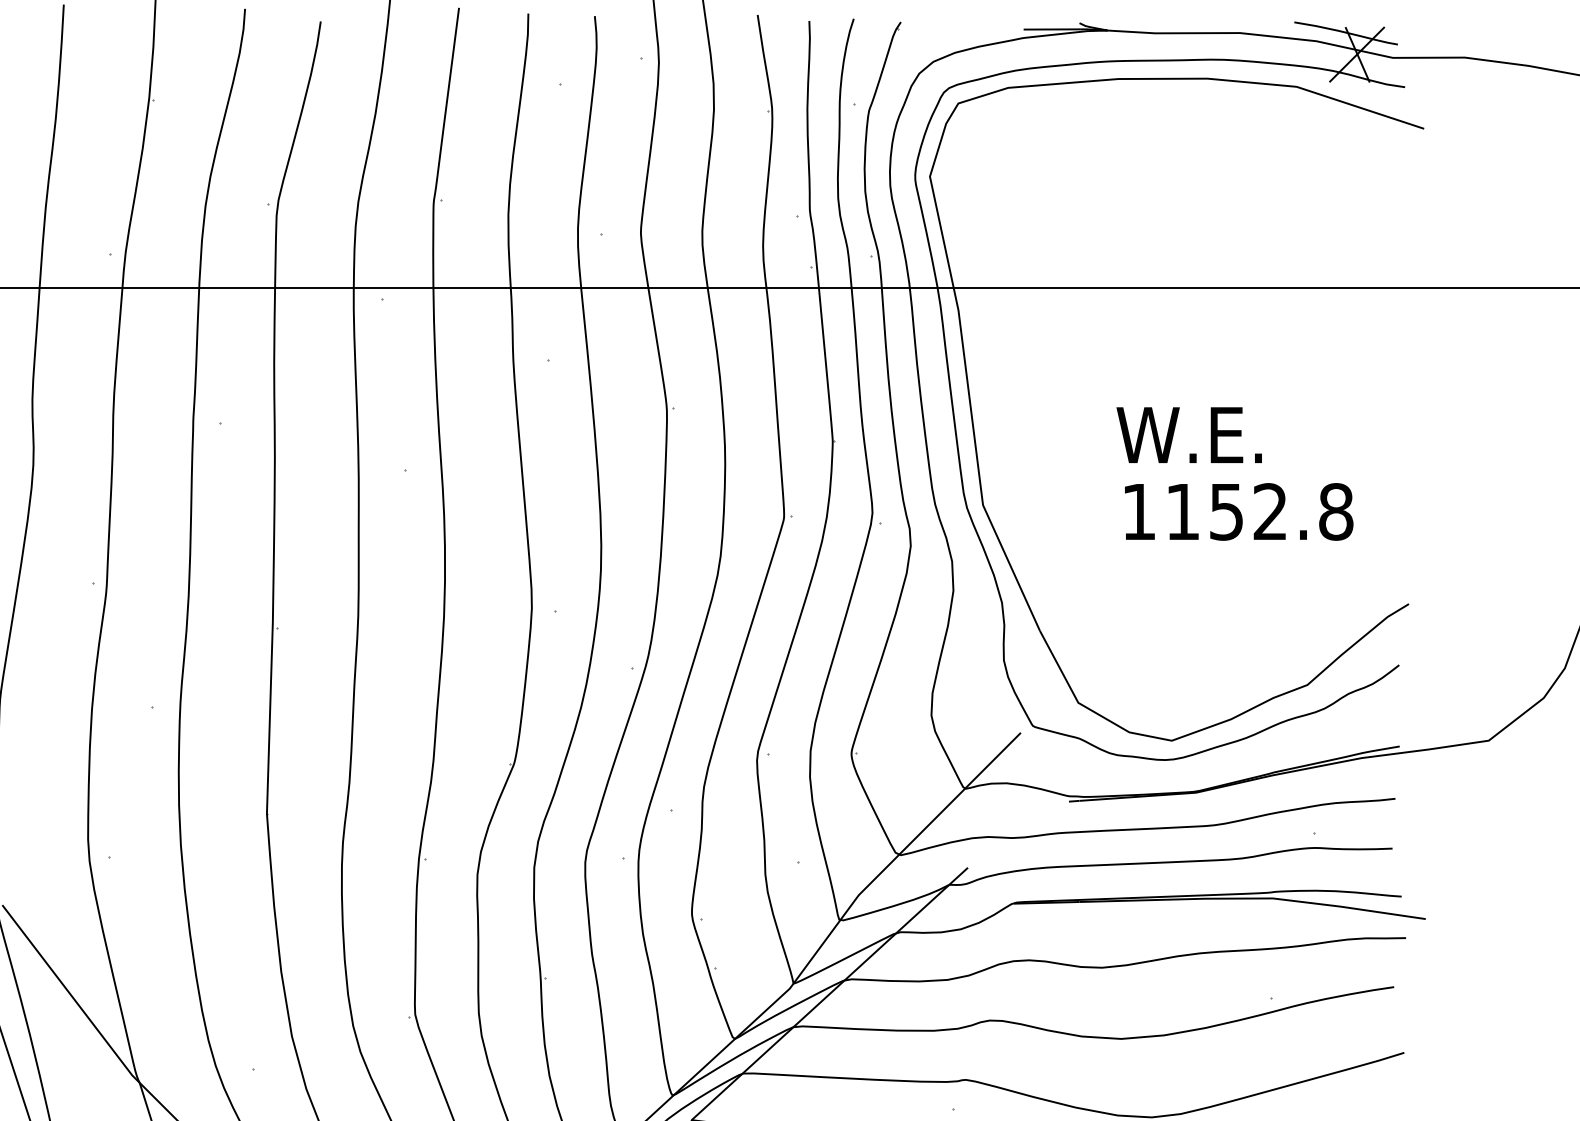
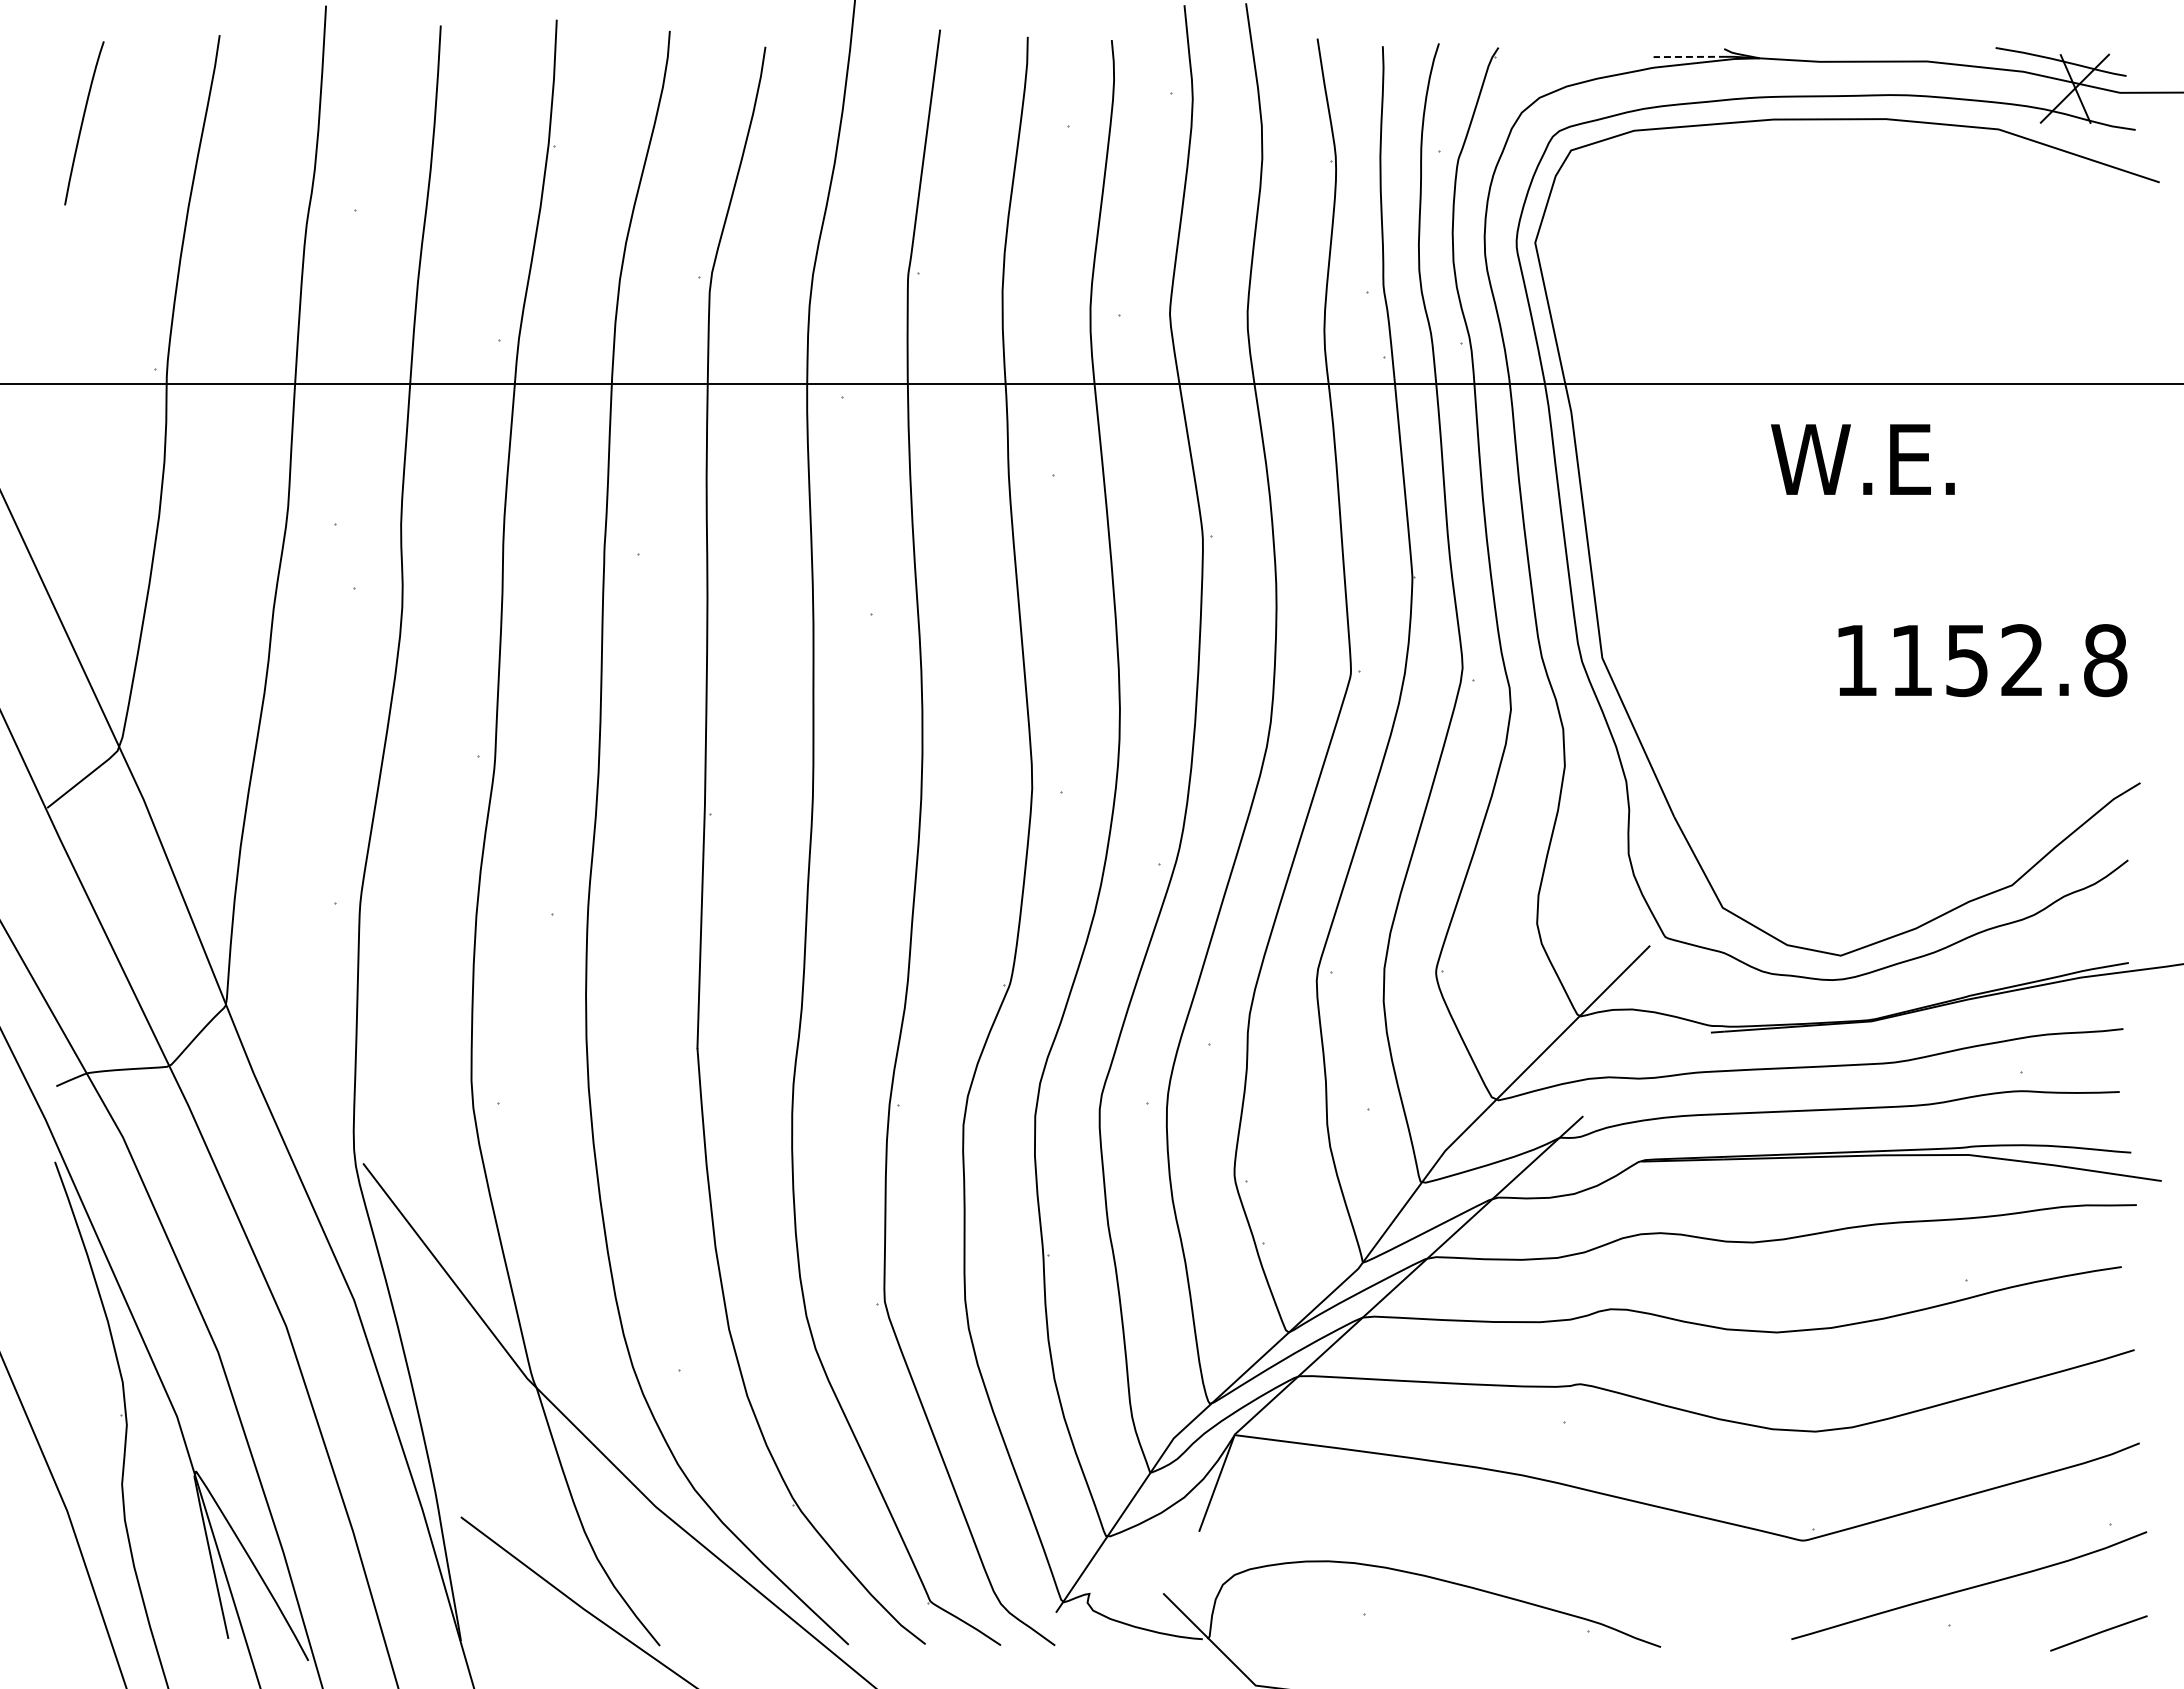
line: (1052, 29) -> (1689, 56), solid -> dashed
text: (1188, 435) -> (1862, 459), moved
text: (1238, 511) -> (1982, 660), moved

